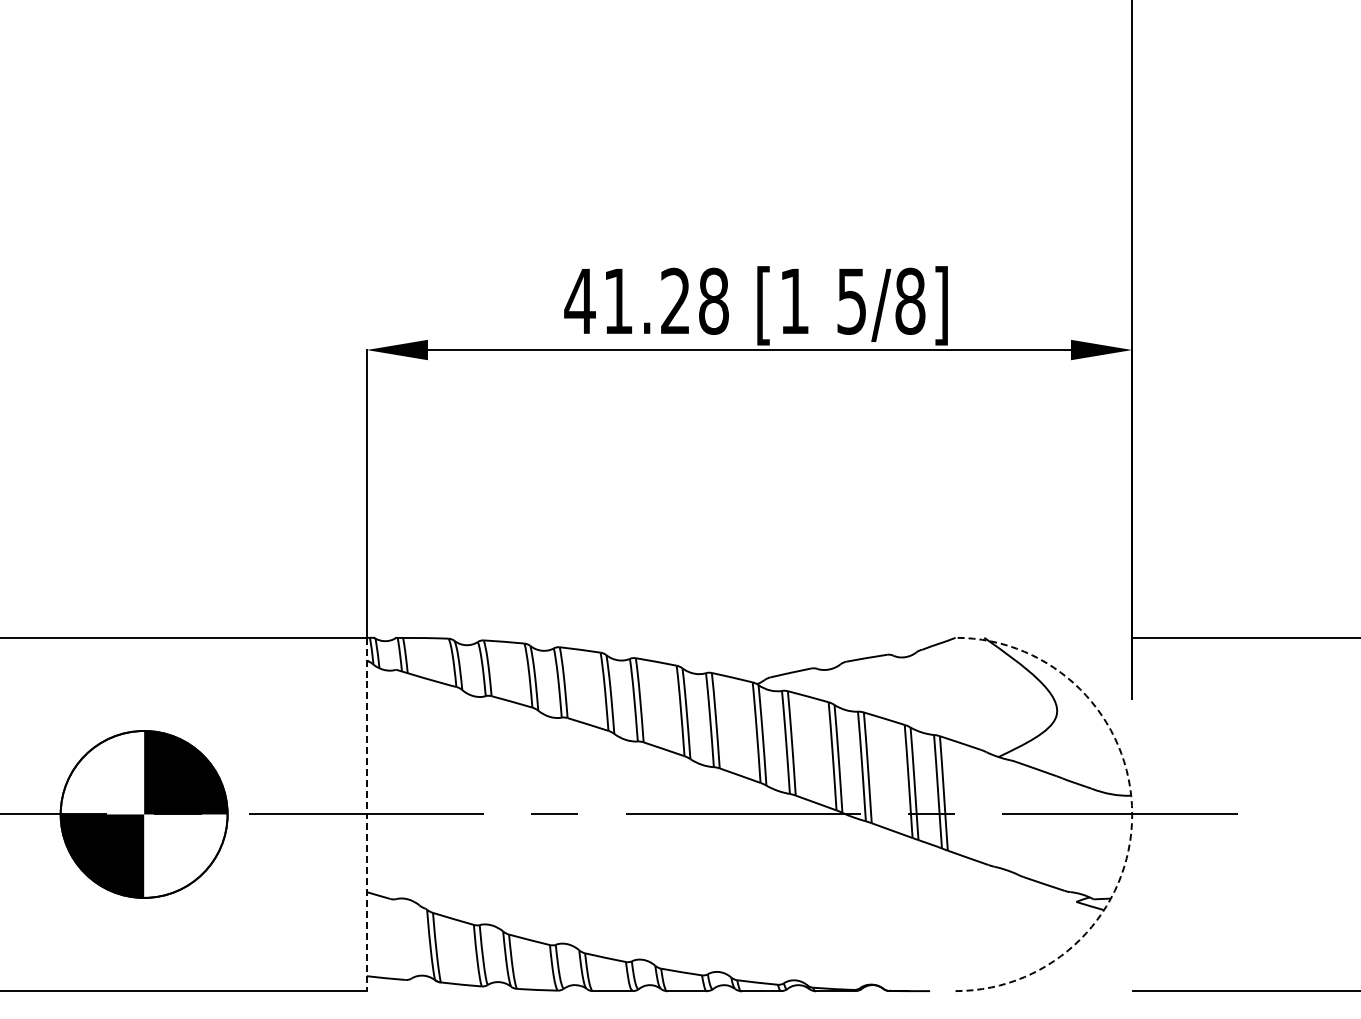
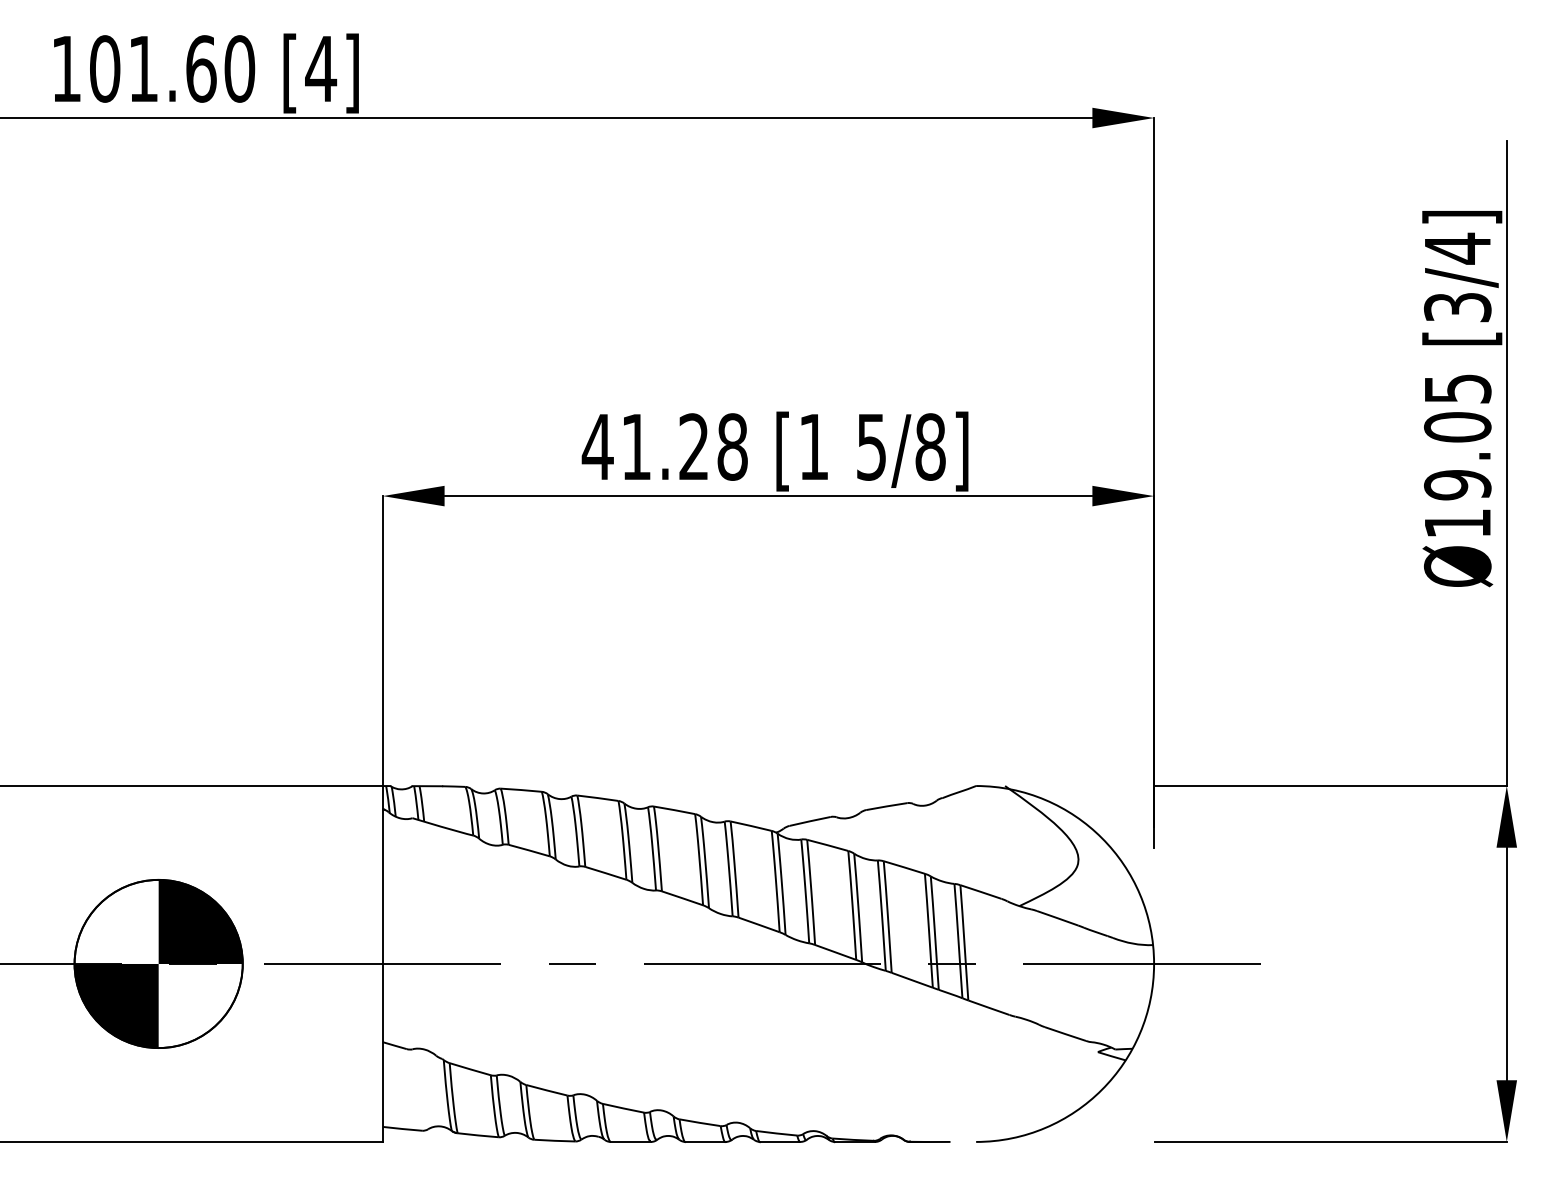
line: (366, 813) -> (382, 963), dashed -> solid
arc: (1132, 813) -> (1154, 963), dashed -> solid

